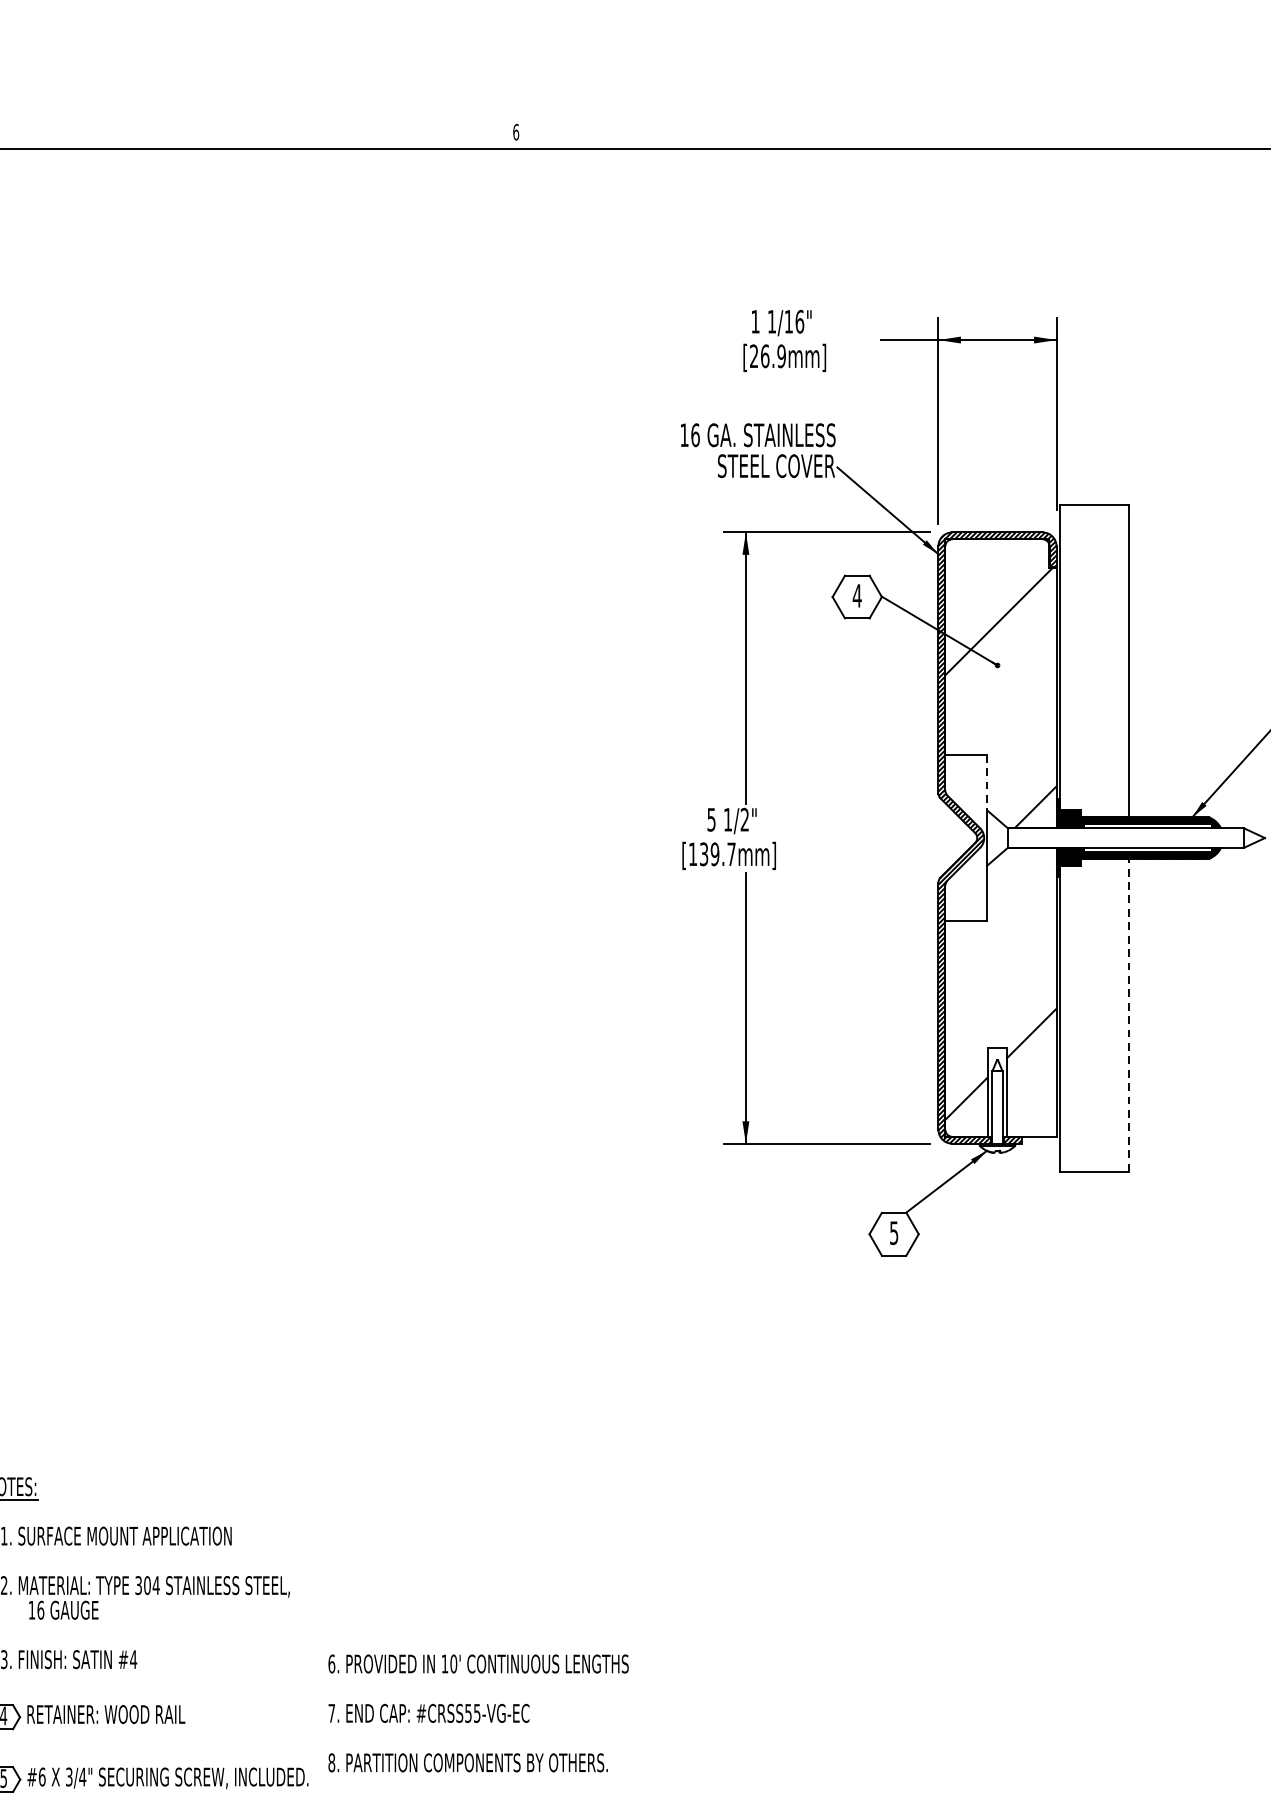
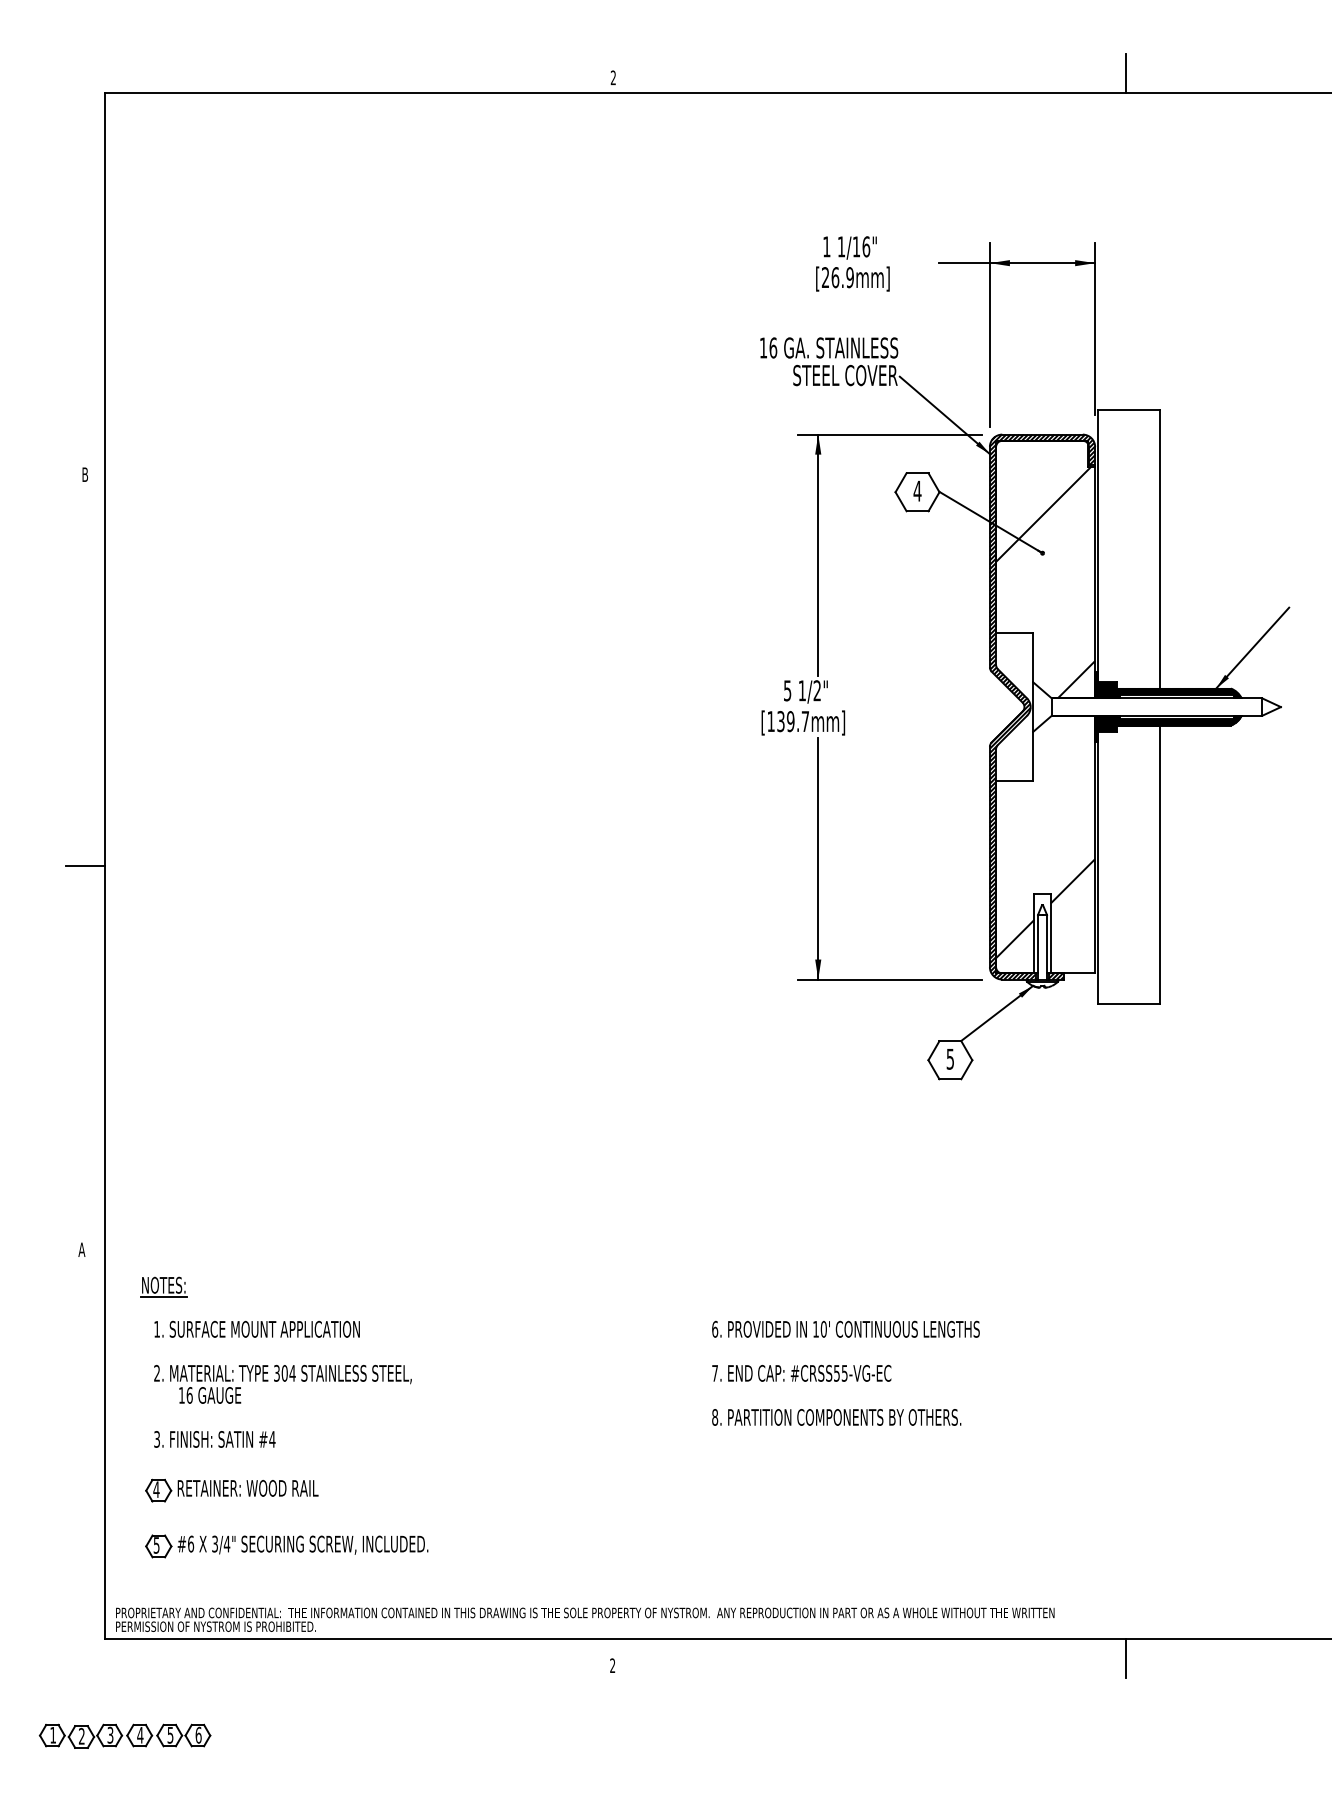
line: (1090, 127) -> (1125, 73), added
text: (516, 131) -> (613, 77), 6 -> 2
line: (987, 782) -> (1033, 657), dashed -> solid
line: (1129, 1014) -> (1160, 864), dashed -> solid
text: (478, 1712) -> (845, 1372), moved

